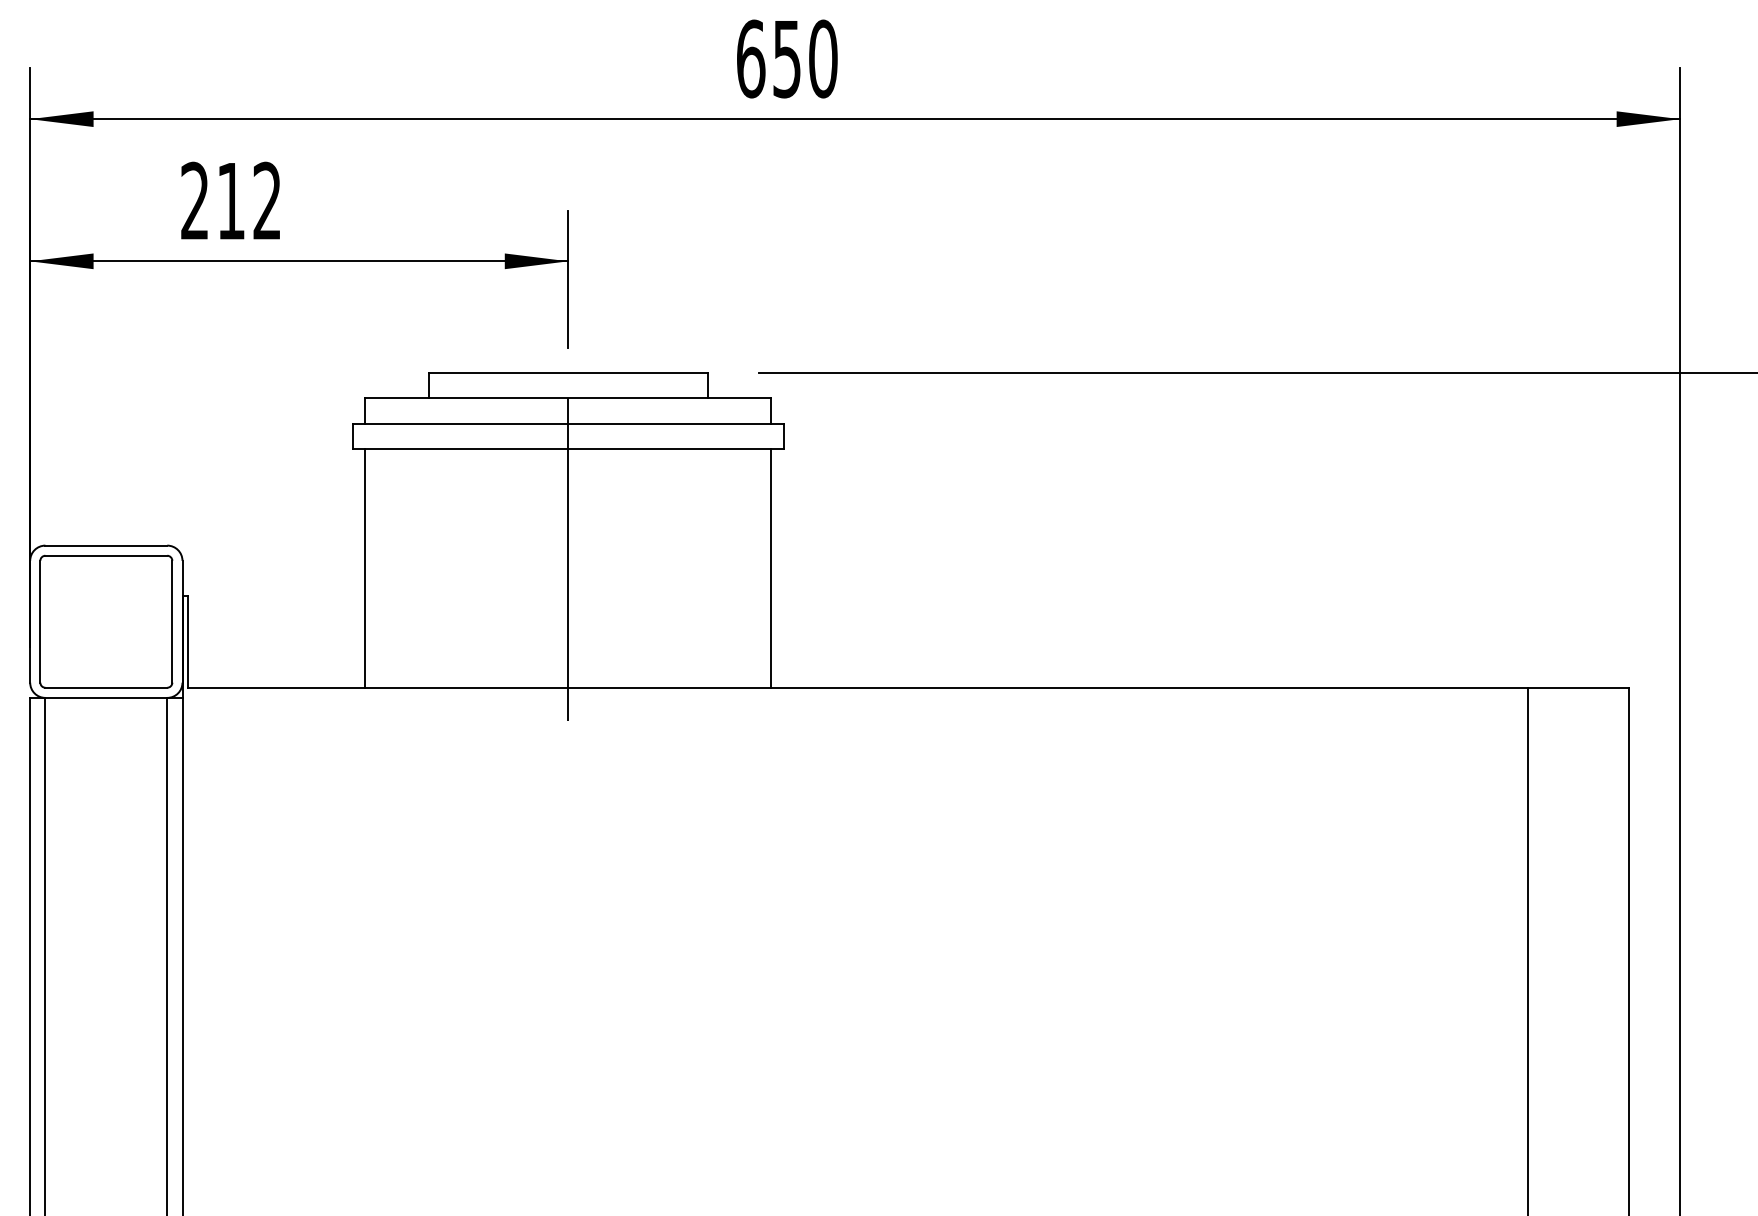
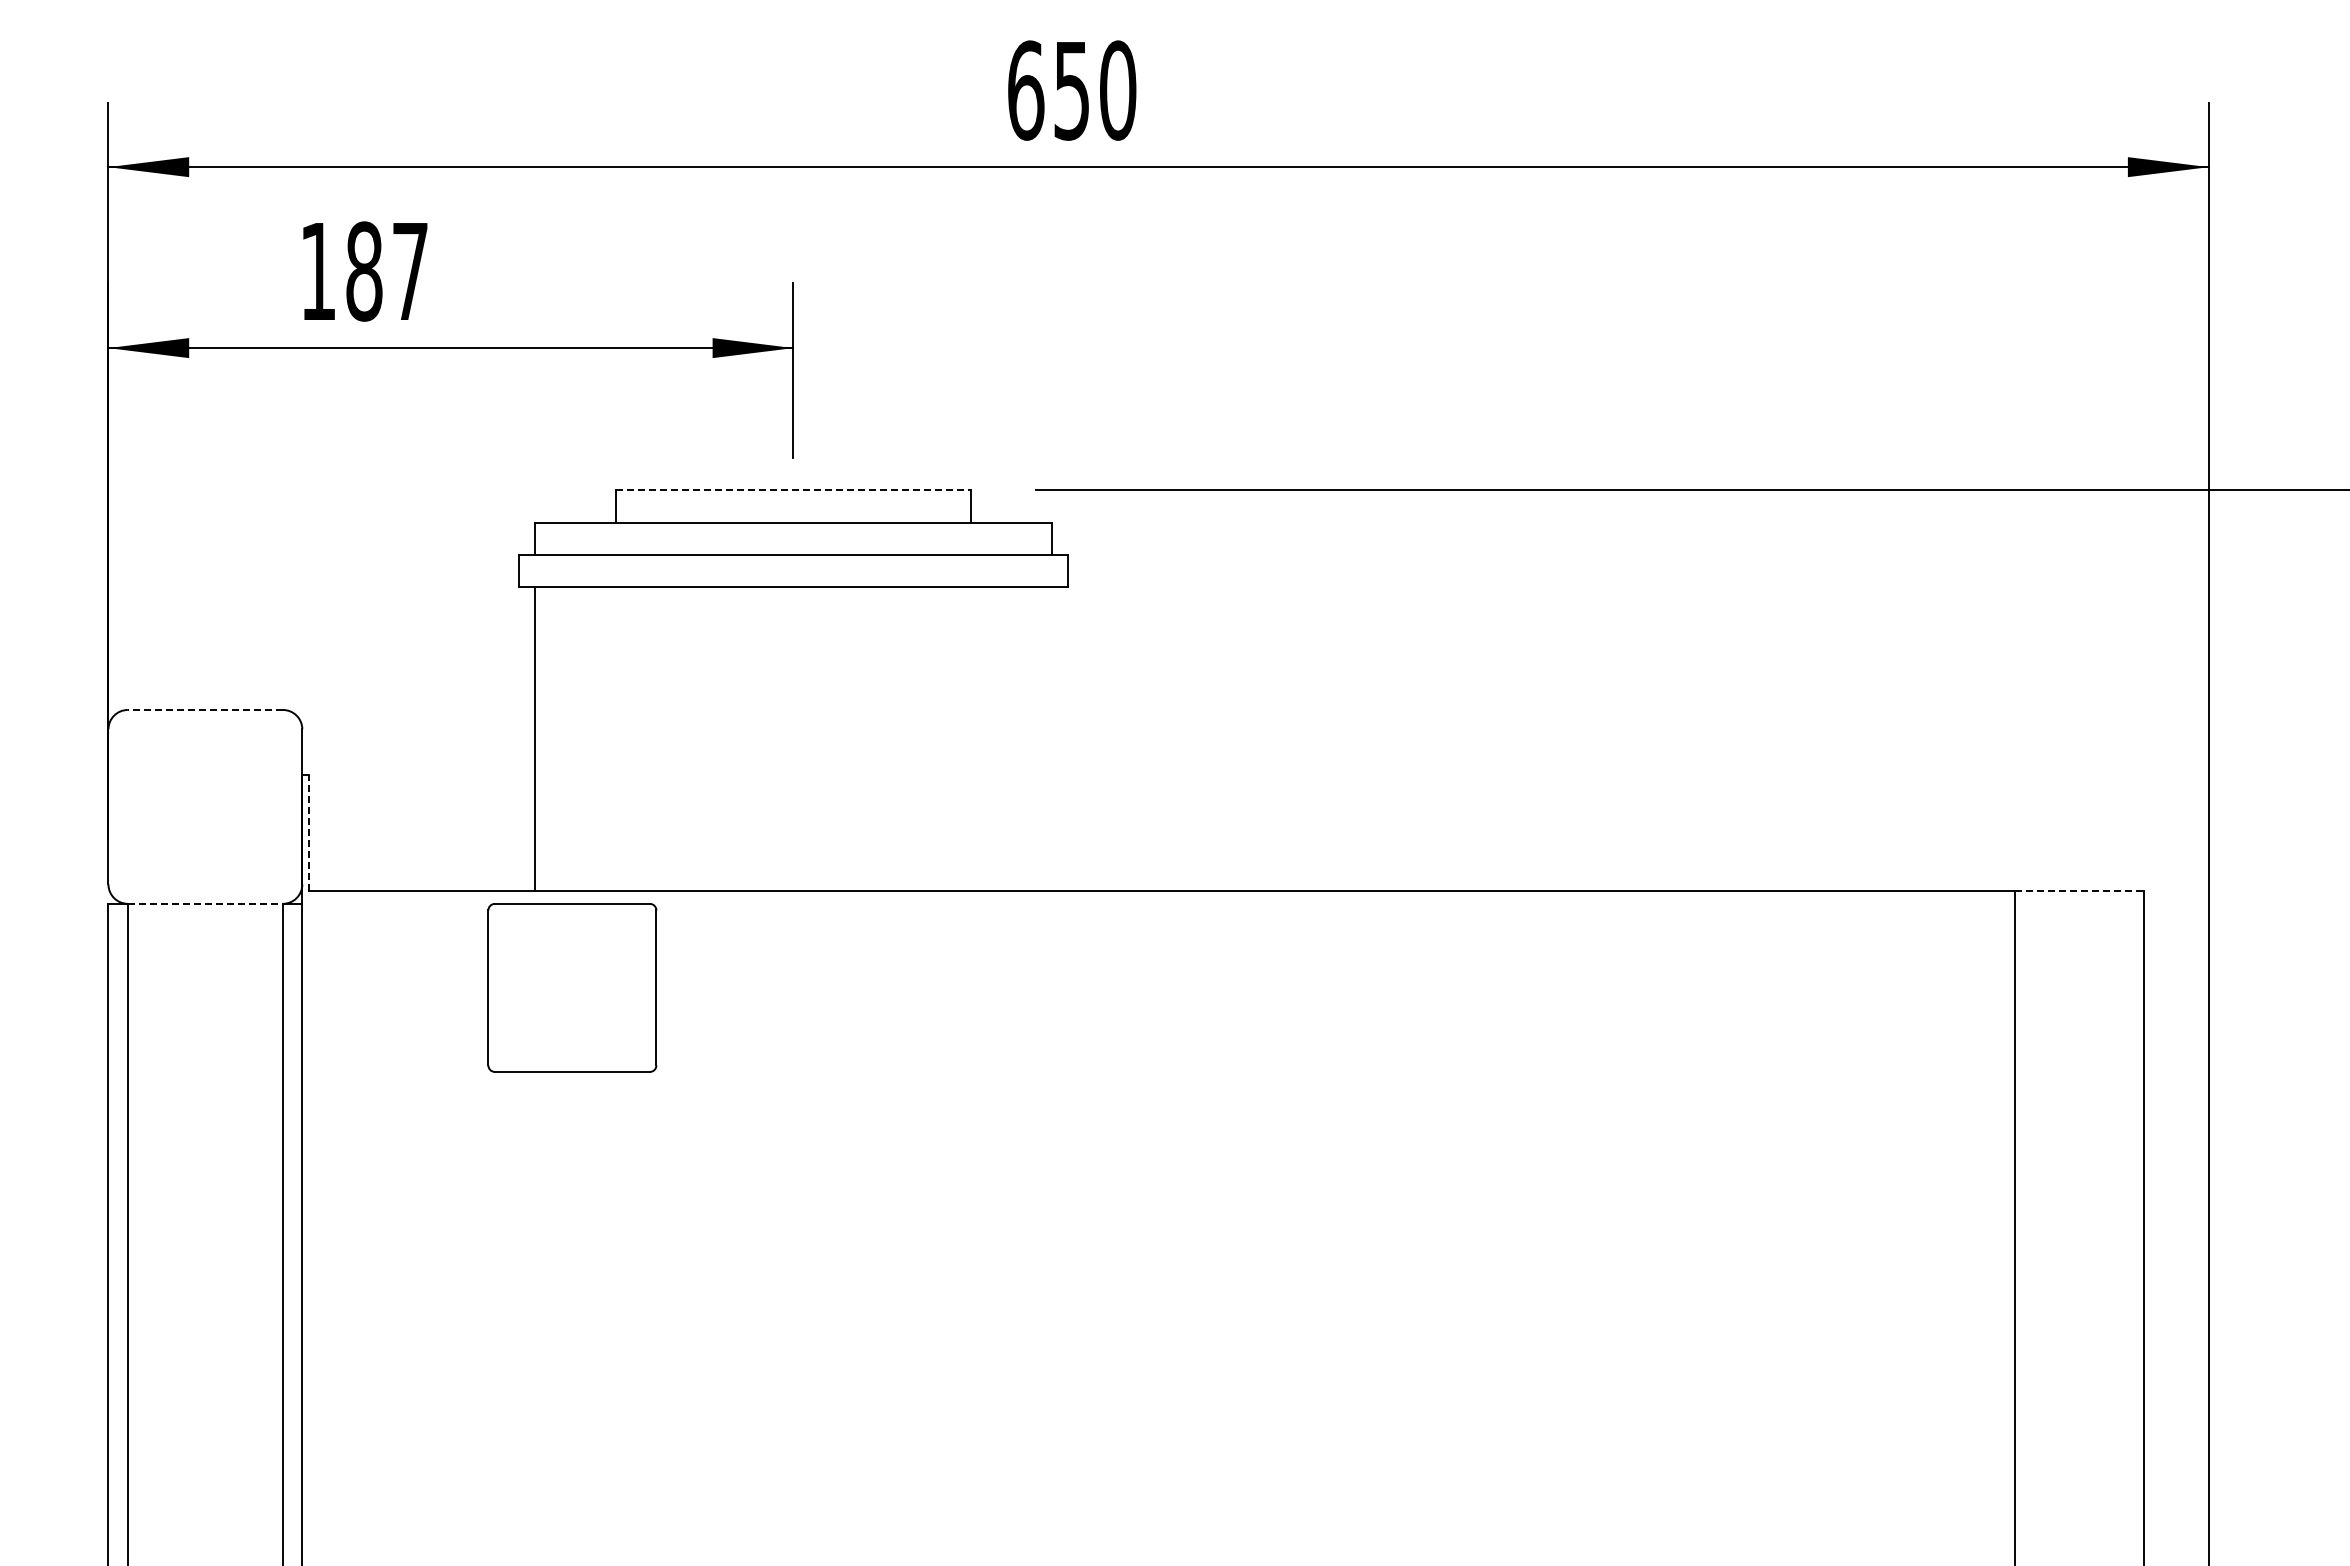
text: (230, 201) -> (363, 271), 212 -> 187
line: (568, 373) -> (793, 490), solid -> dashed
line: (106, 545) -> (205, 709), solid -> dashed
line: (568, 568) -> (793, 738), removed
line: (771, 568) -> (1051, 738), removed
part: (106, 621) -> (572, 987), moved
line: (187, 641) -> (308, 832), solid -> dashed
line: (1578, 687) -> (2079, 890), solid -> dashed
line: (106, 697) -> (205, 903), solid -> dashed

